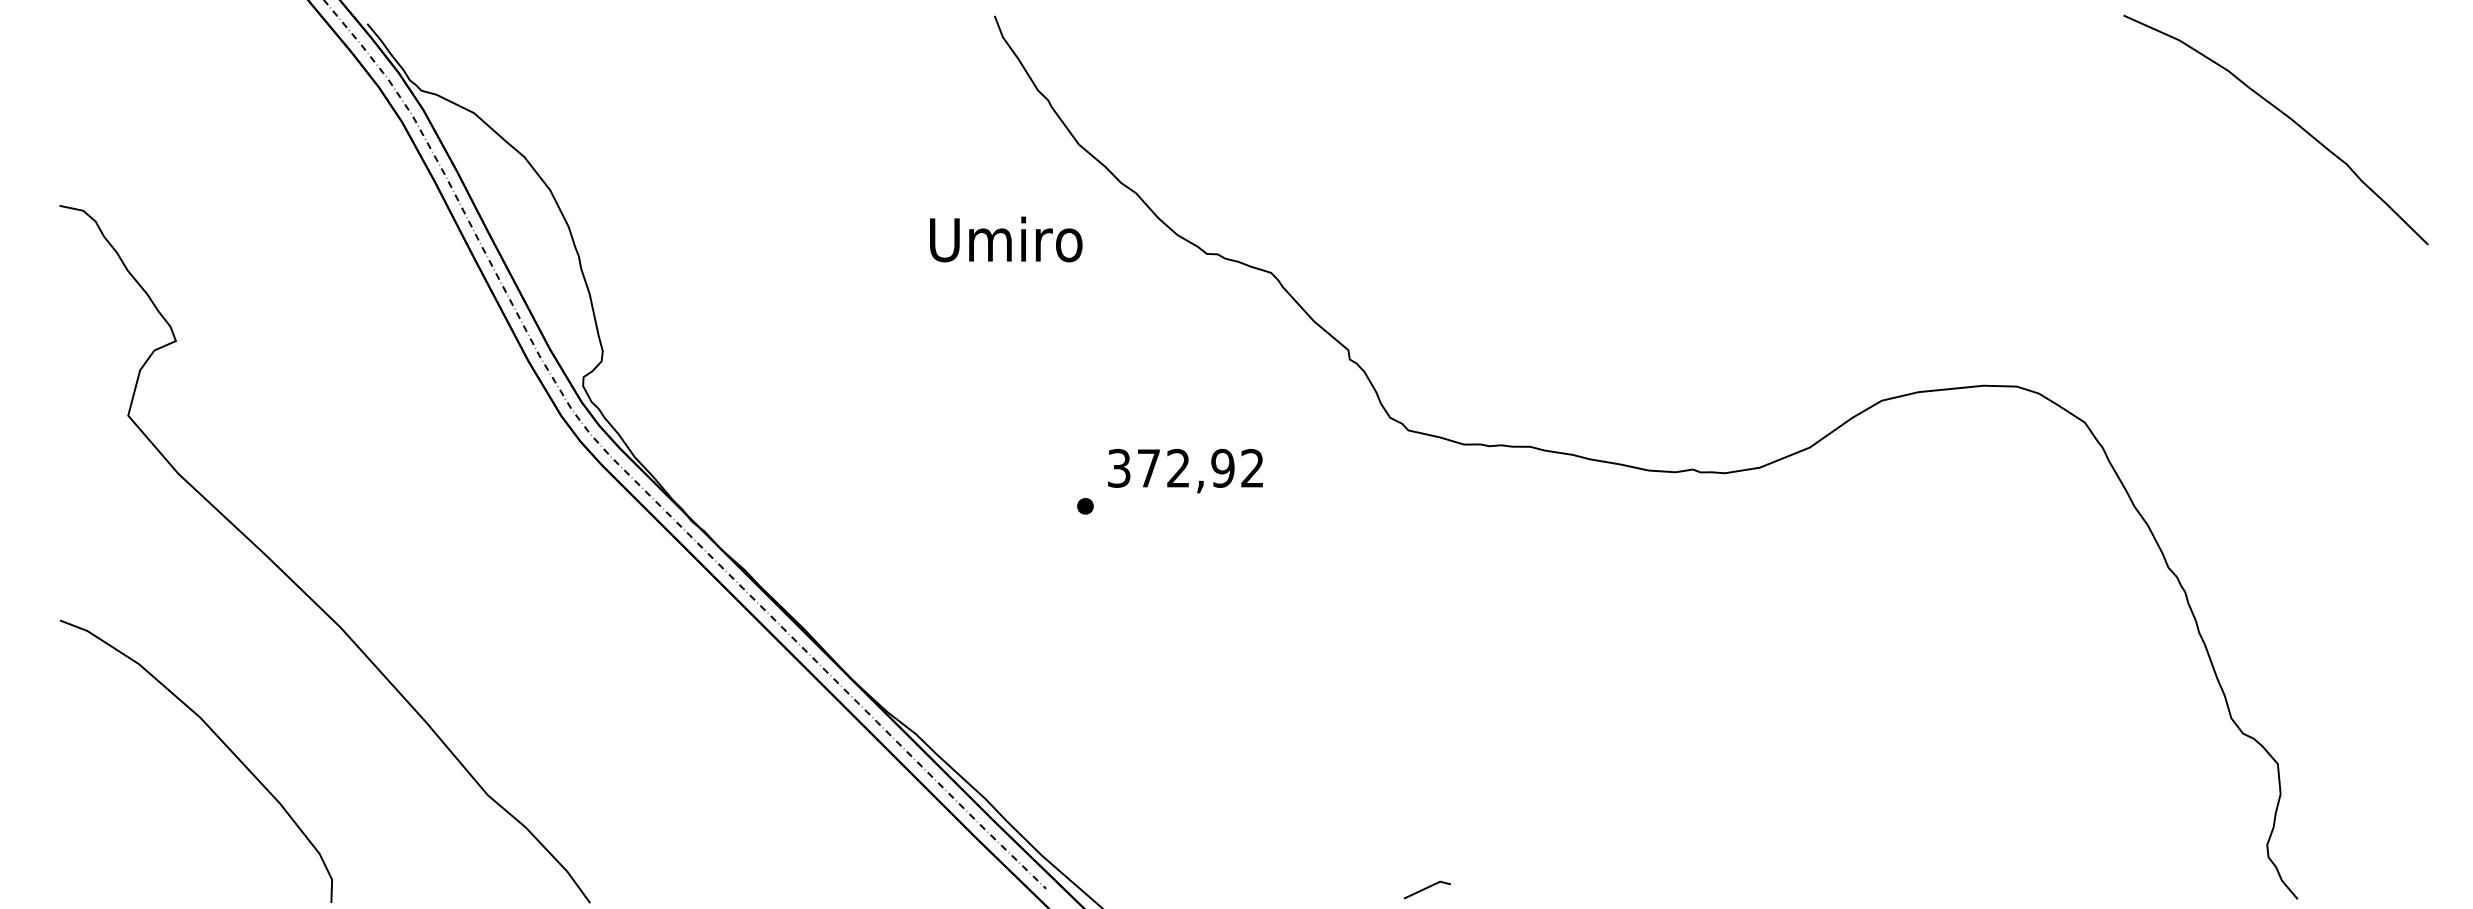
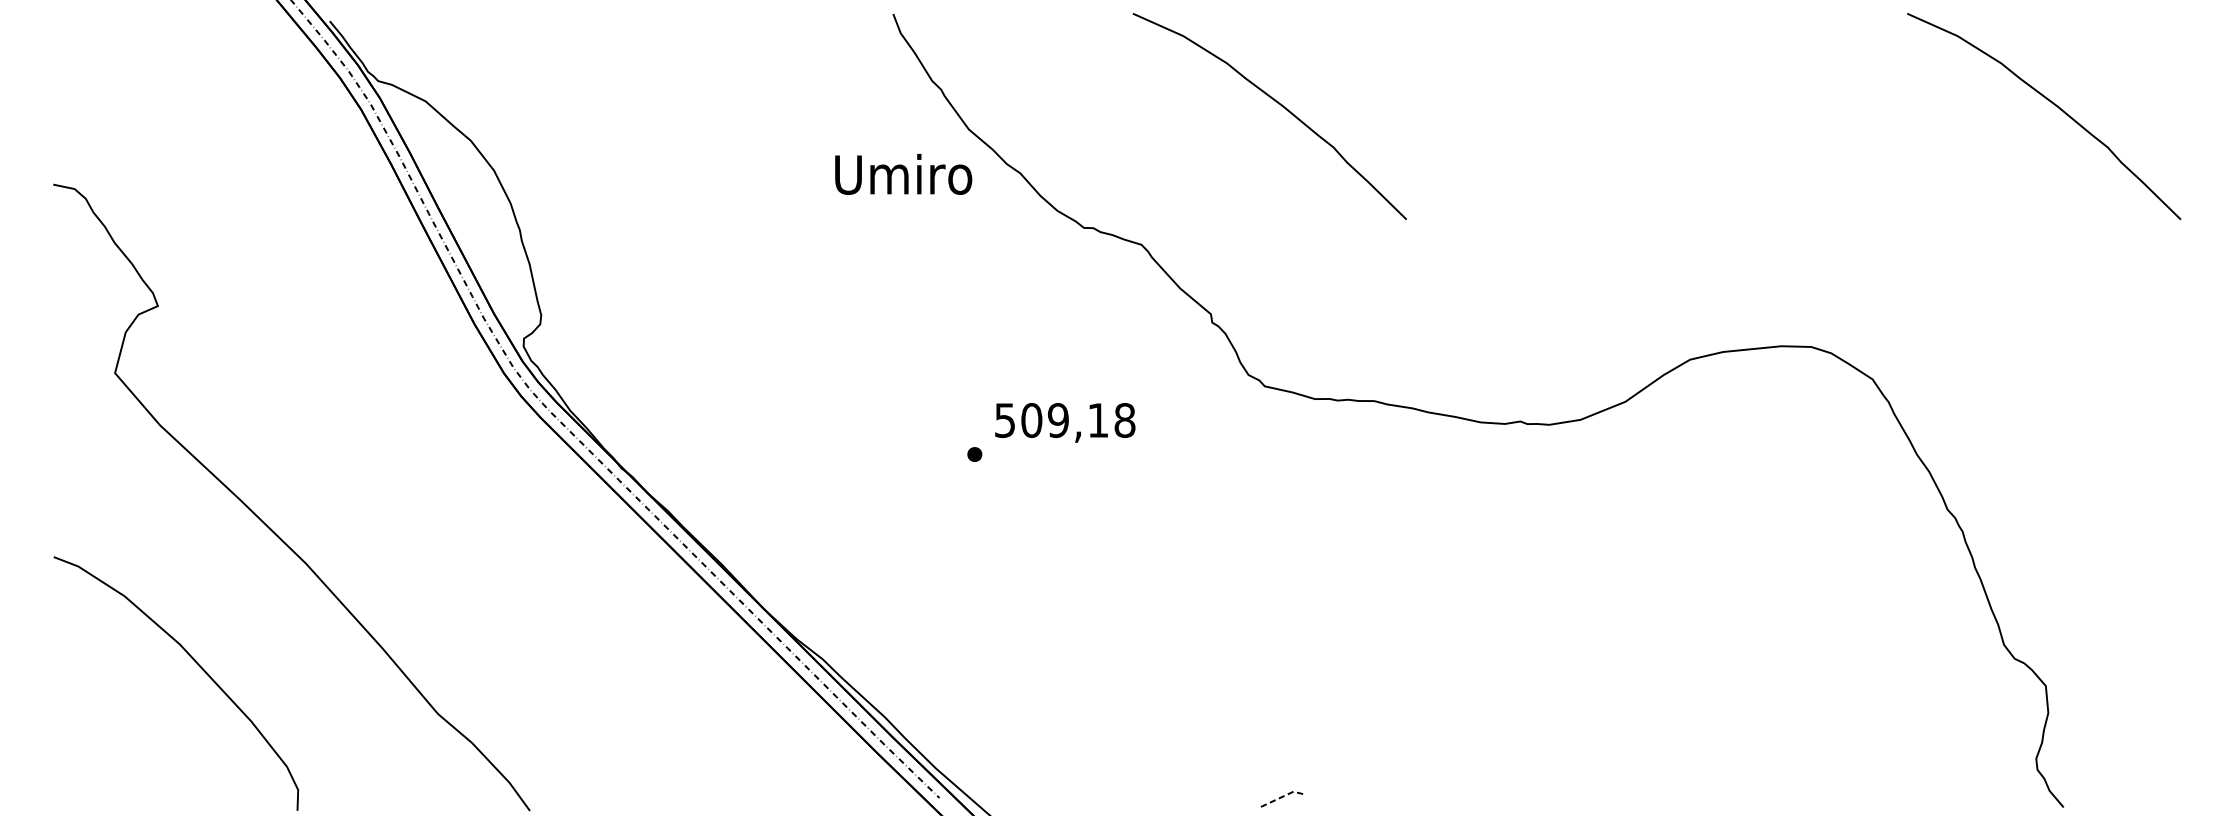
curve: (1422, 115) -> (1277, 103), added
text: (1006, 239) -> (903, 174), moved
text: (1186, 467) -> (1065, 419), 372,92 -> 509,18
line: (1428, 887) -> (1282, 796), solid -> dashed

